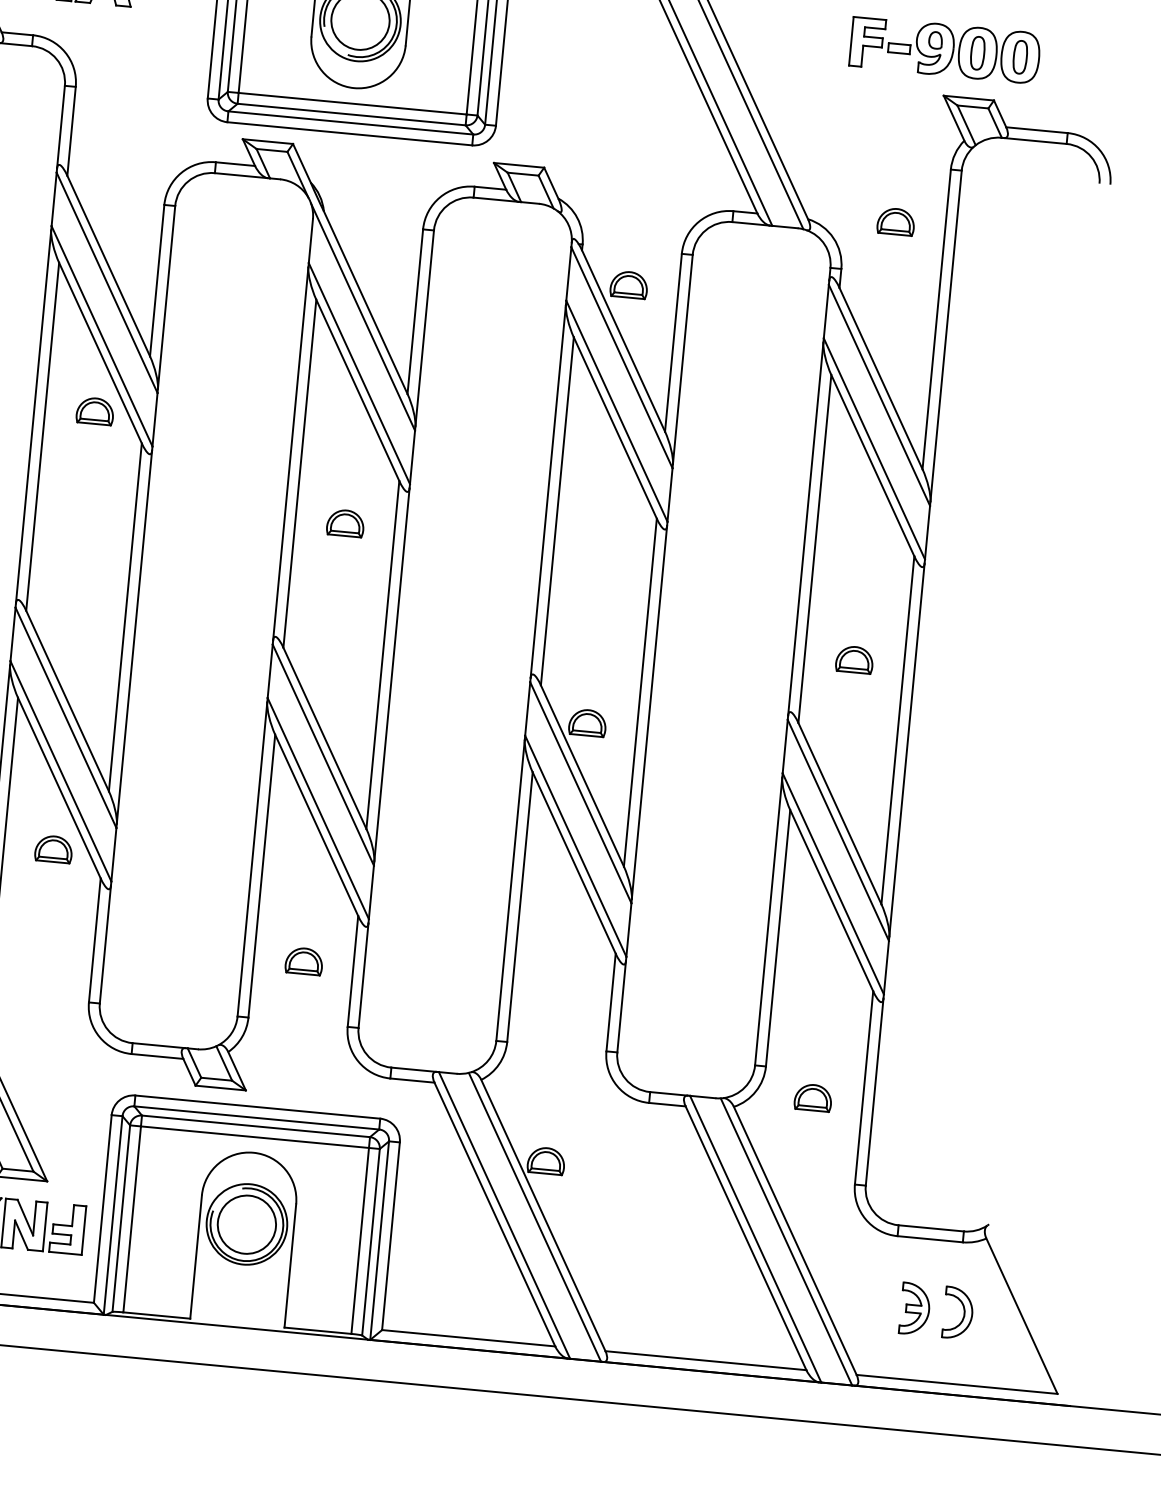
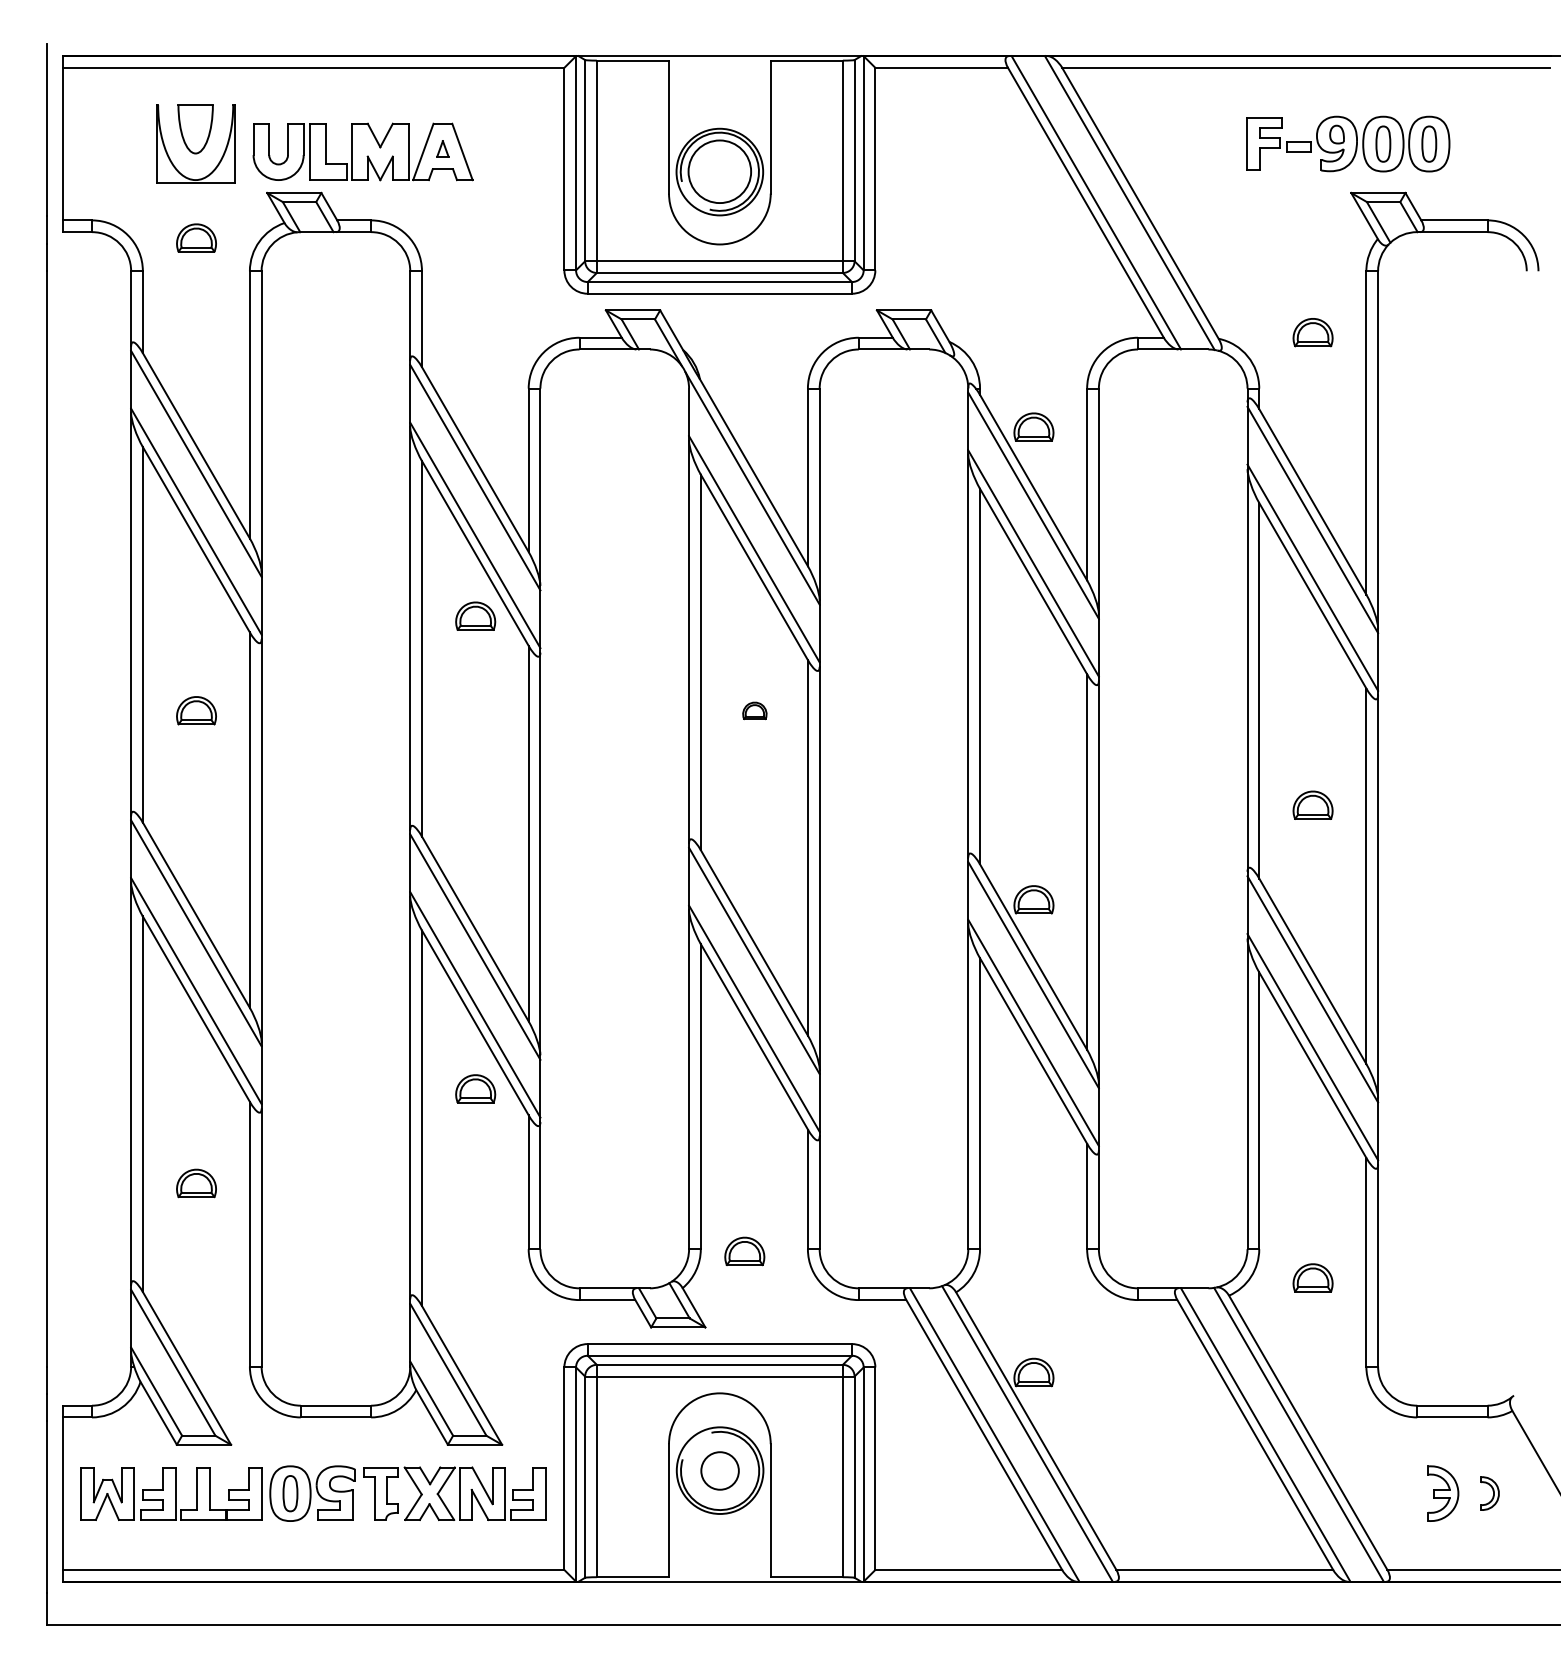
part: (345, 523) -> (754, 710), size x0.6
part: (303, 961) -> (744, 1251), moved
circle: (246, 1224) -> (719, 1470), size x0.6
part: (957, 1312) -> (1489, 1493), size x0.6

